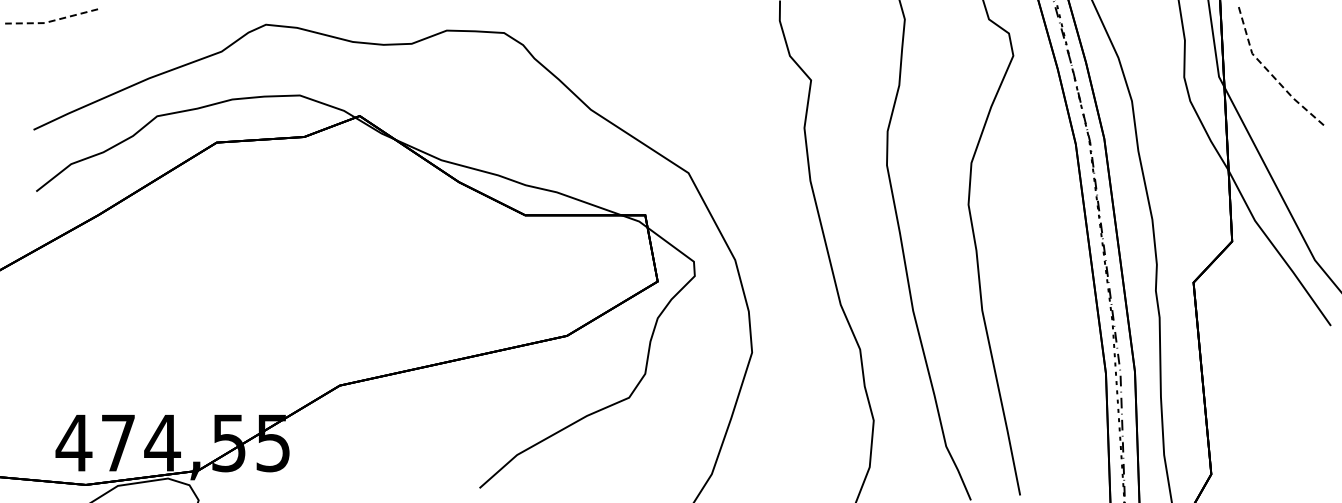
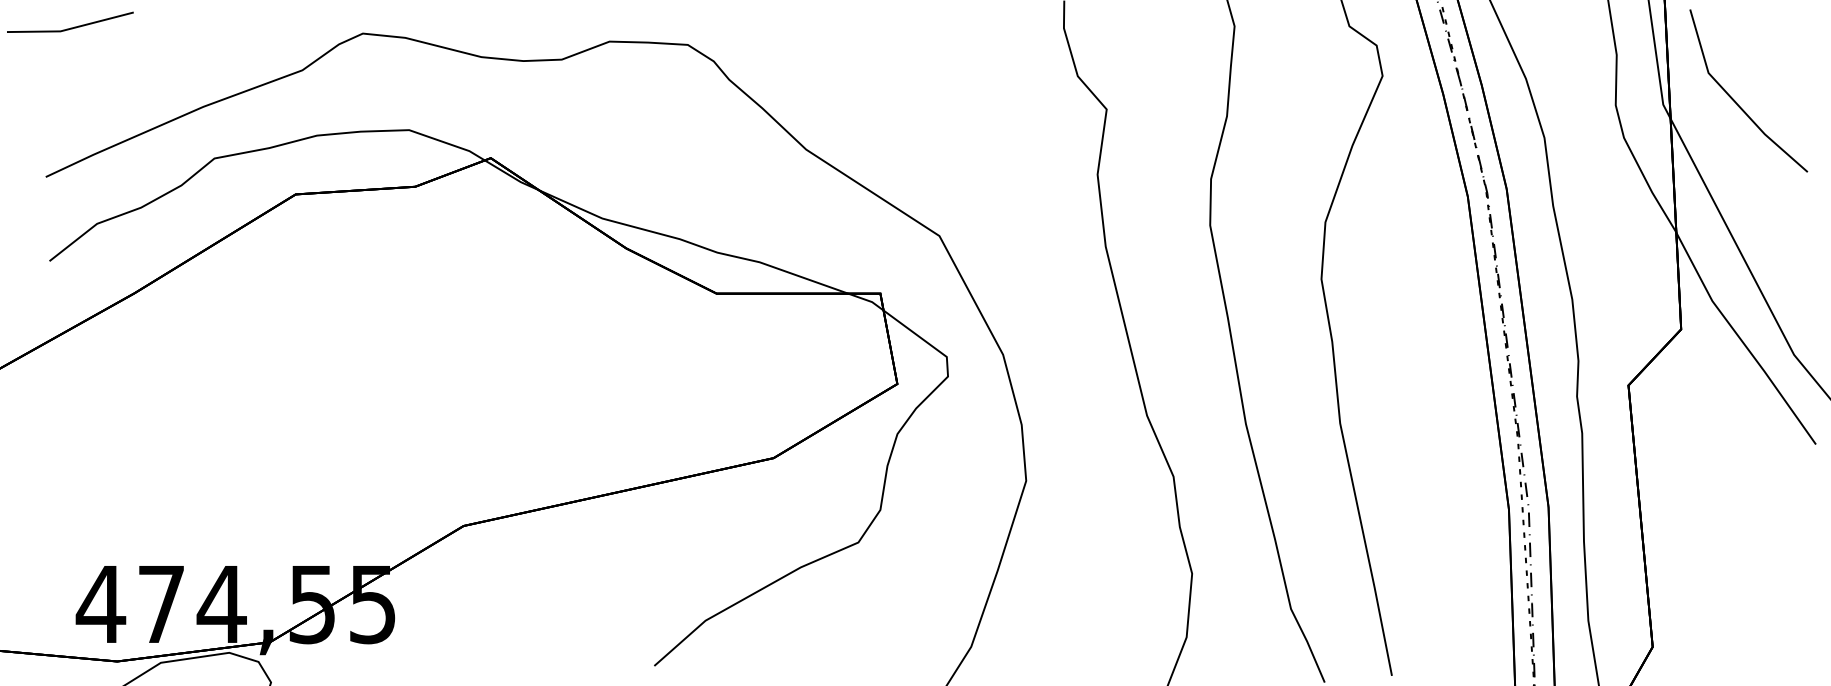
line: (51, 21) -> (70, 29), dashed -> solid
line: (1270, 73) -> (1733, 100), dashed -> solid

